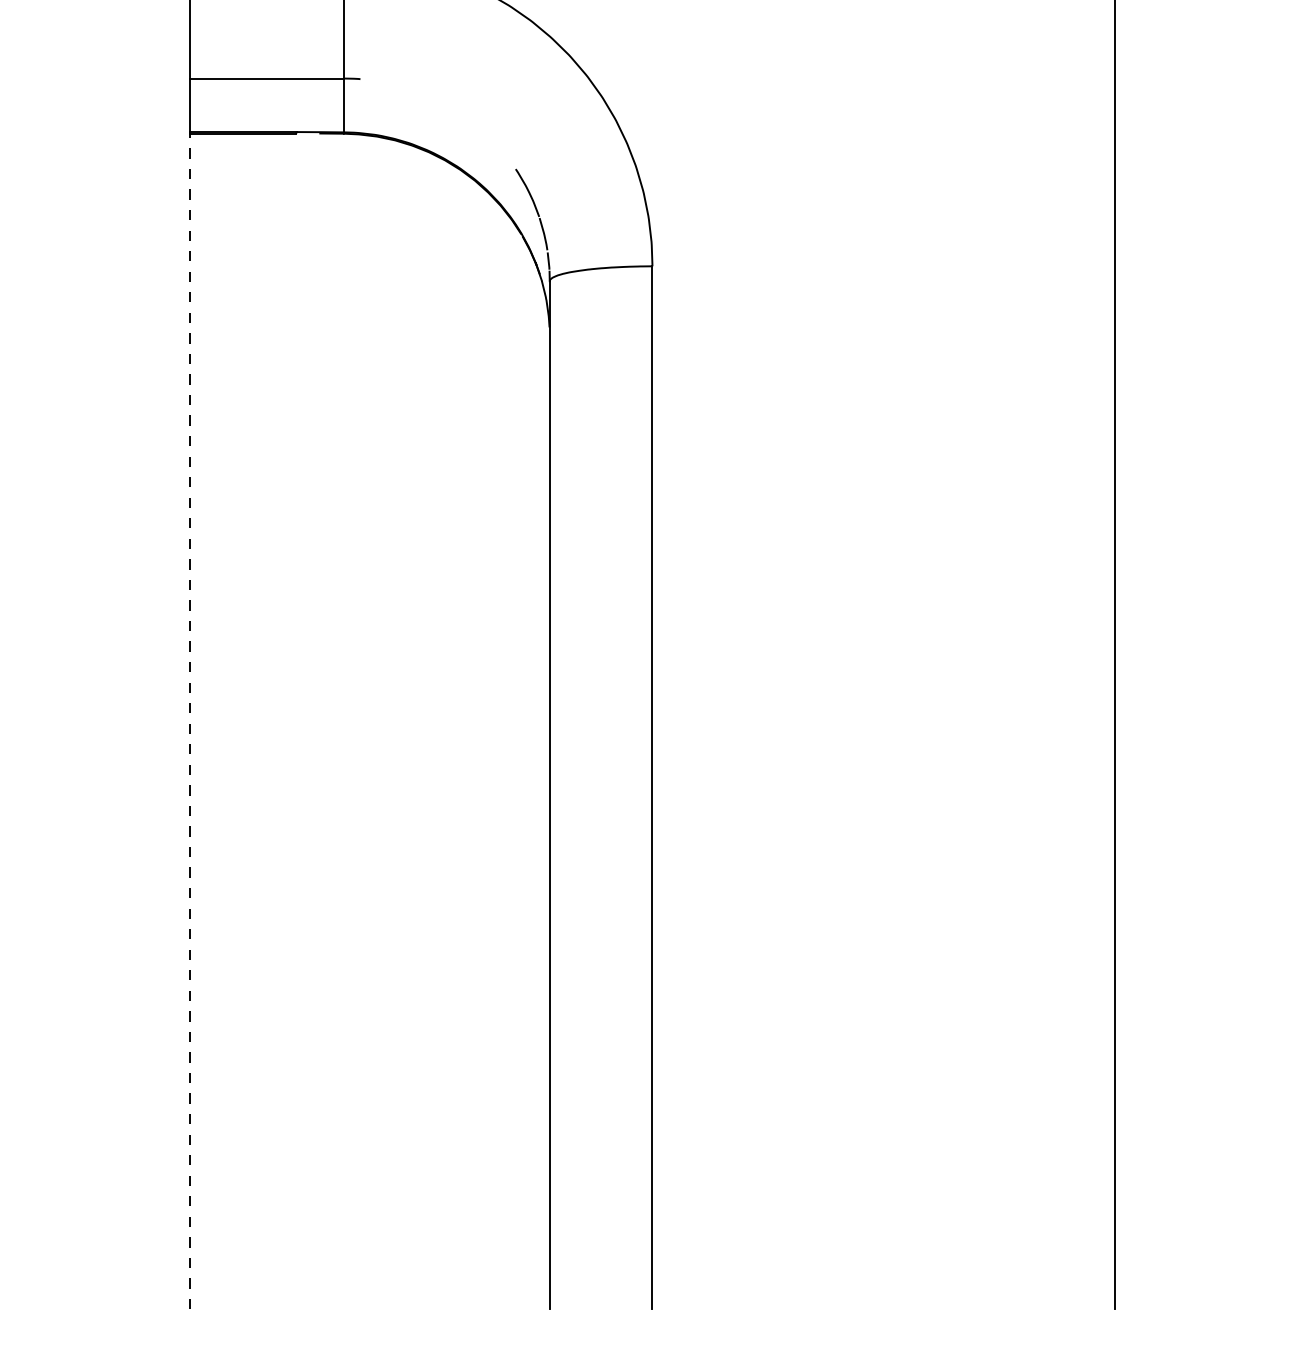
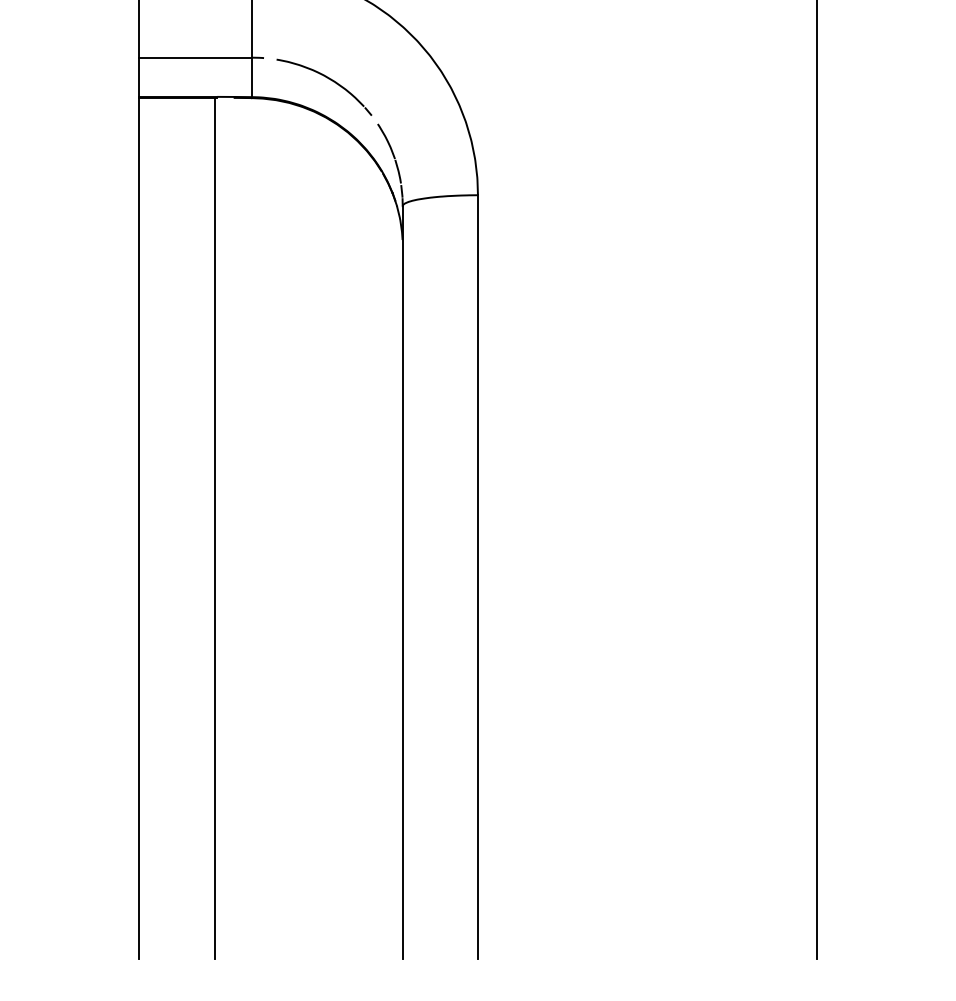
part: (449, 108) -> (329, 79), added
line: (190, 721) -> (139, 528), dashed -> solid
line: (292, 721) -> (214, 528), added

